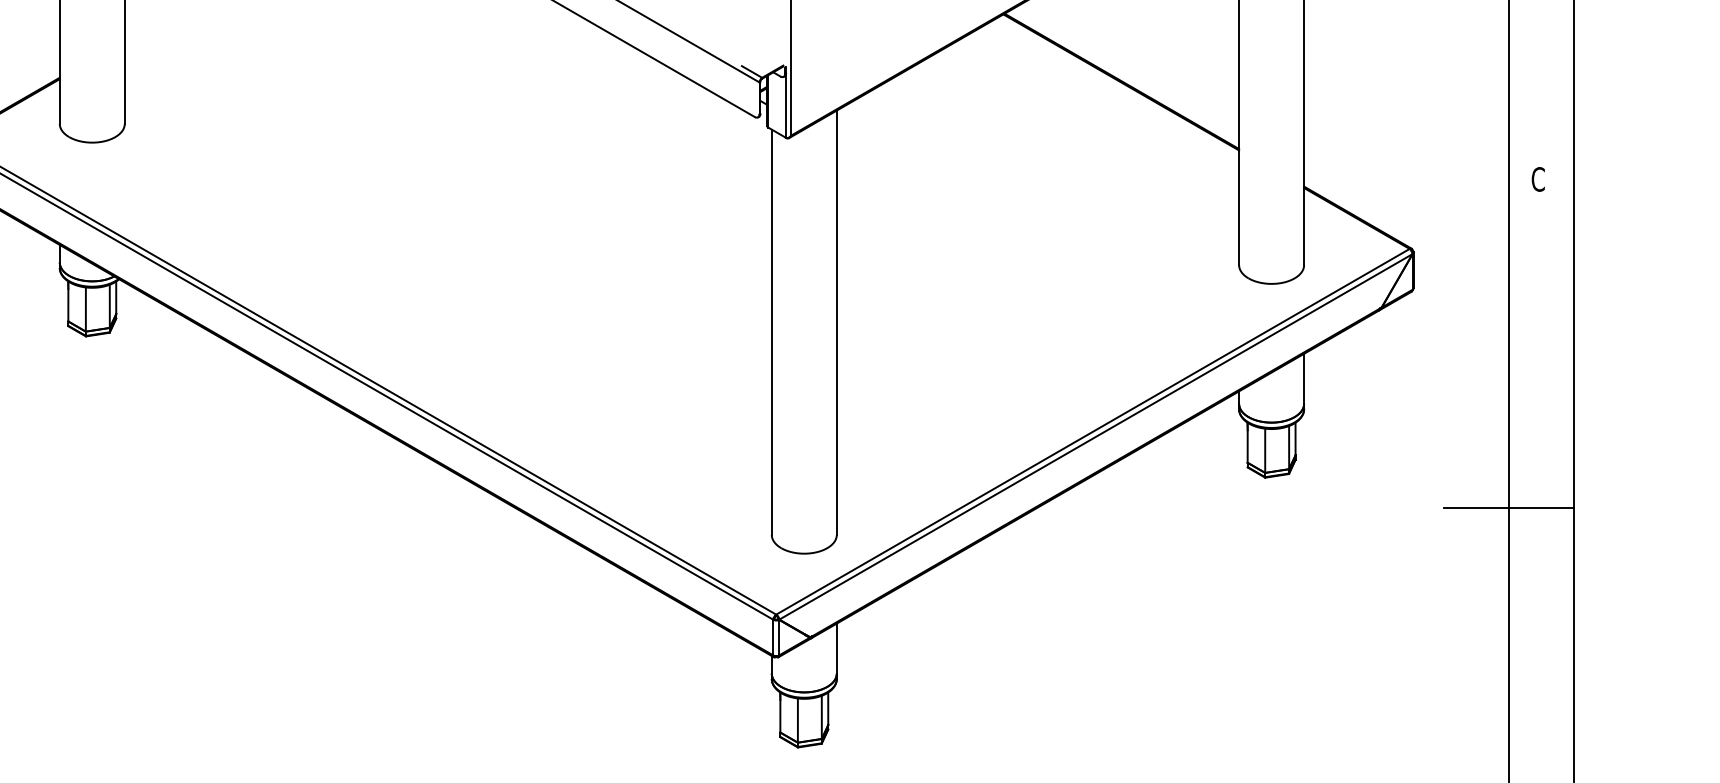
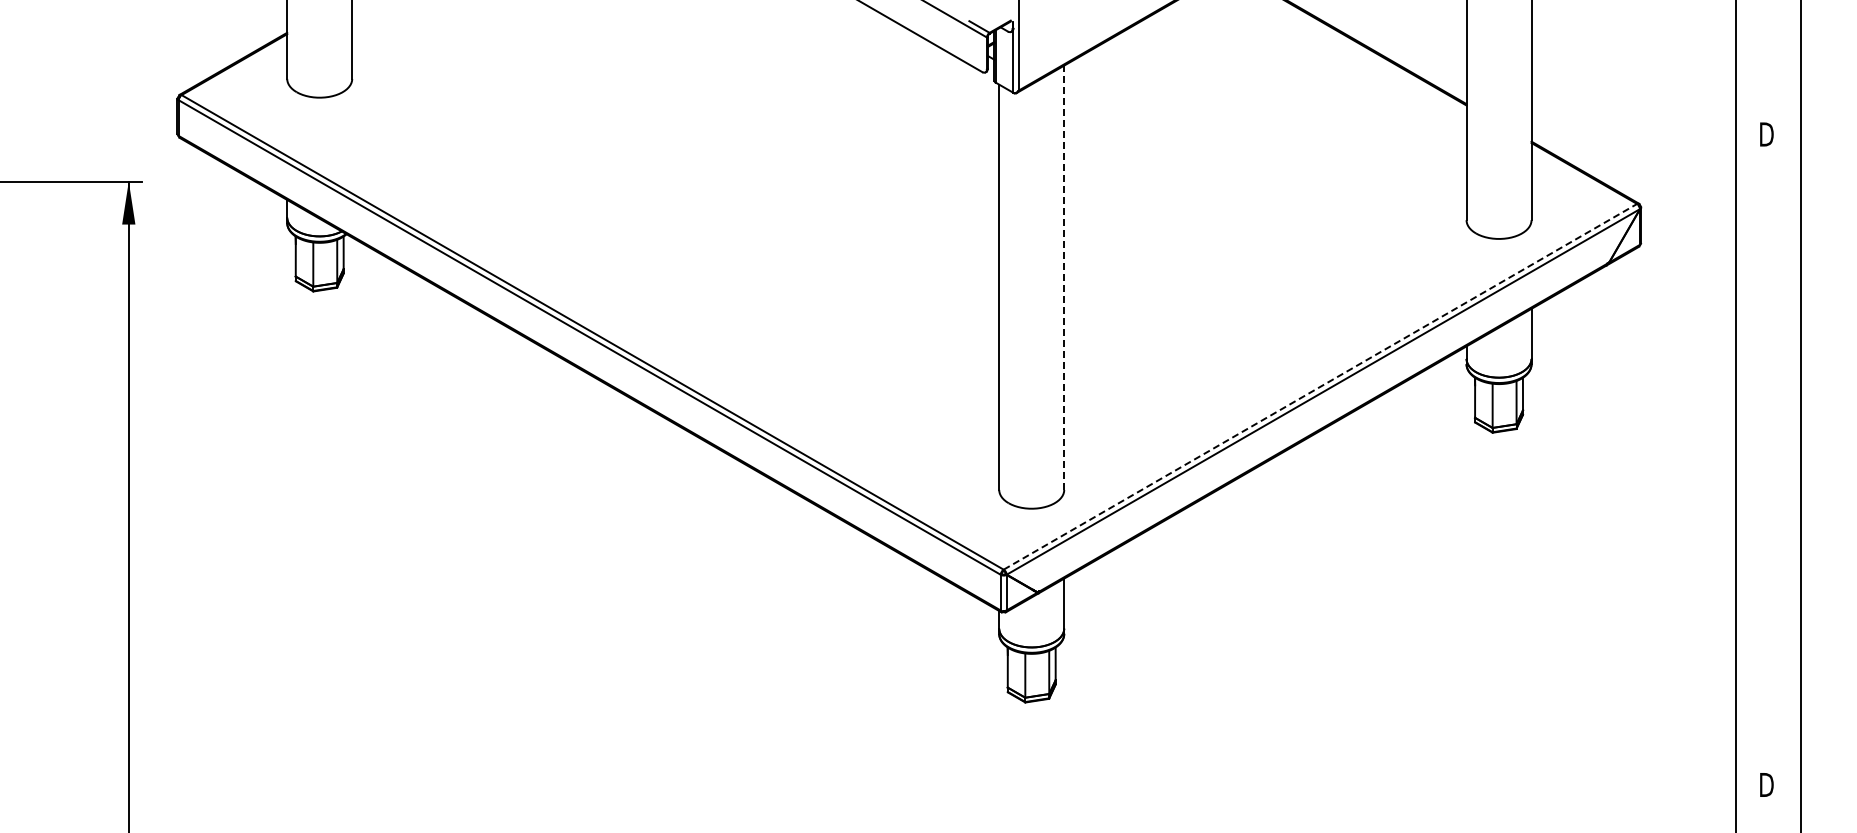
text: (1539, 179) -> (1766, 134), C -> D
line: (837, 322) -> (1064, 277), solid -> dashed
line: (1093, 431) -> (1320, 386), solid -> dashed
line: (1509, 507) -> (1736, 462), removed

